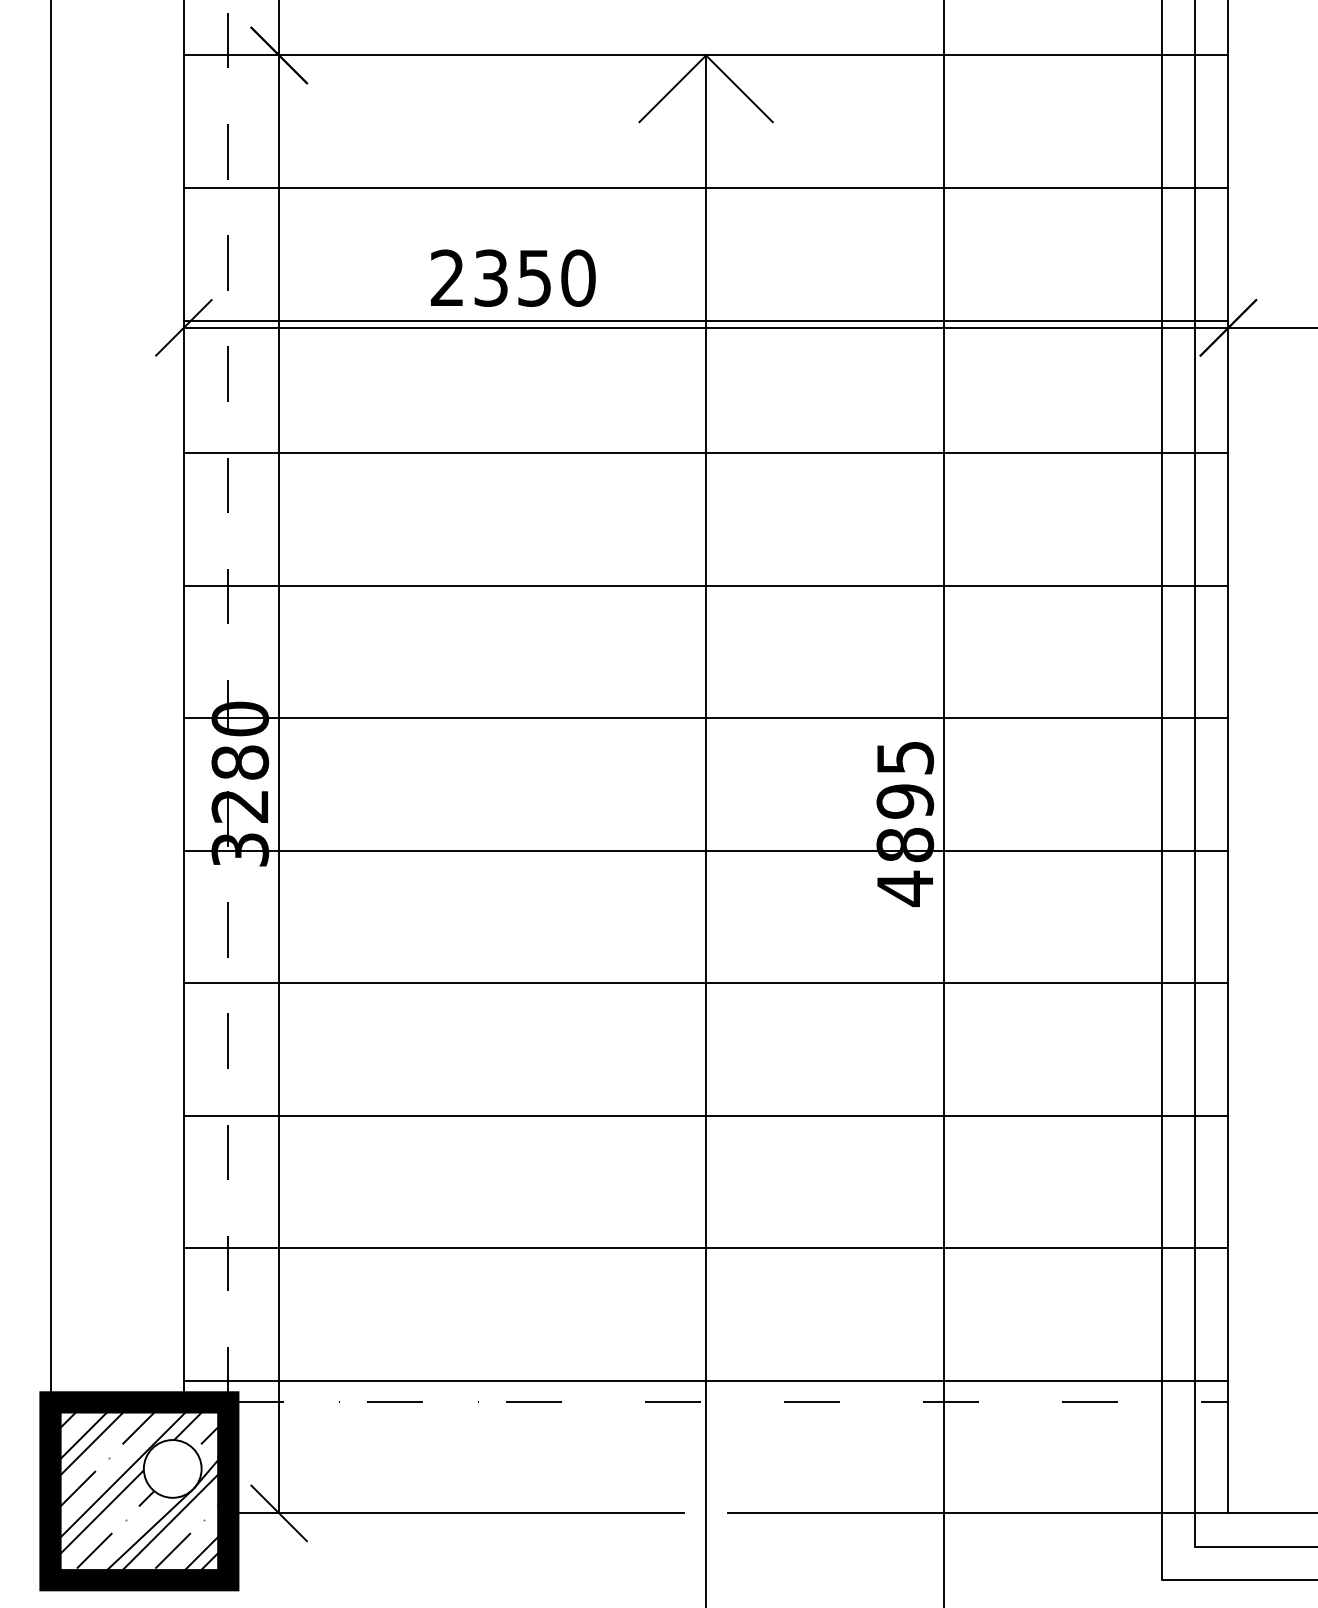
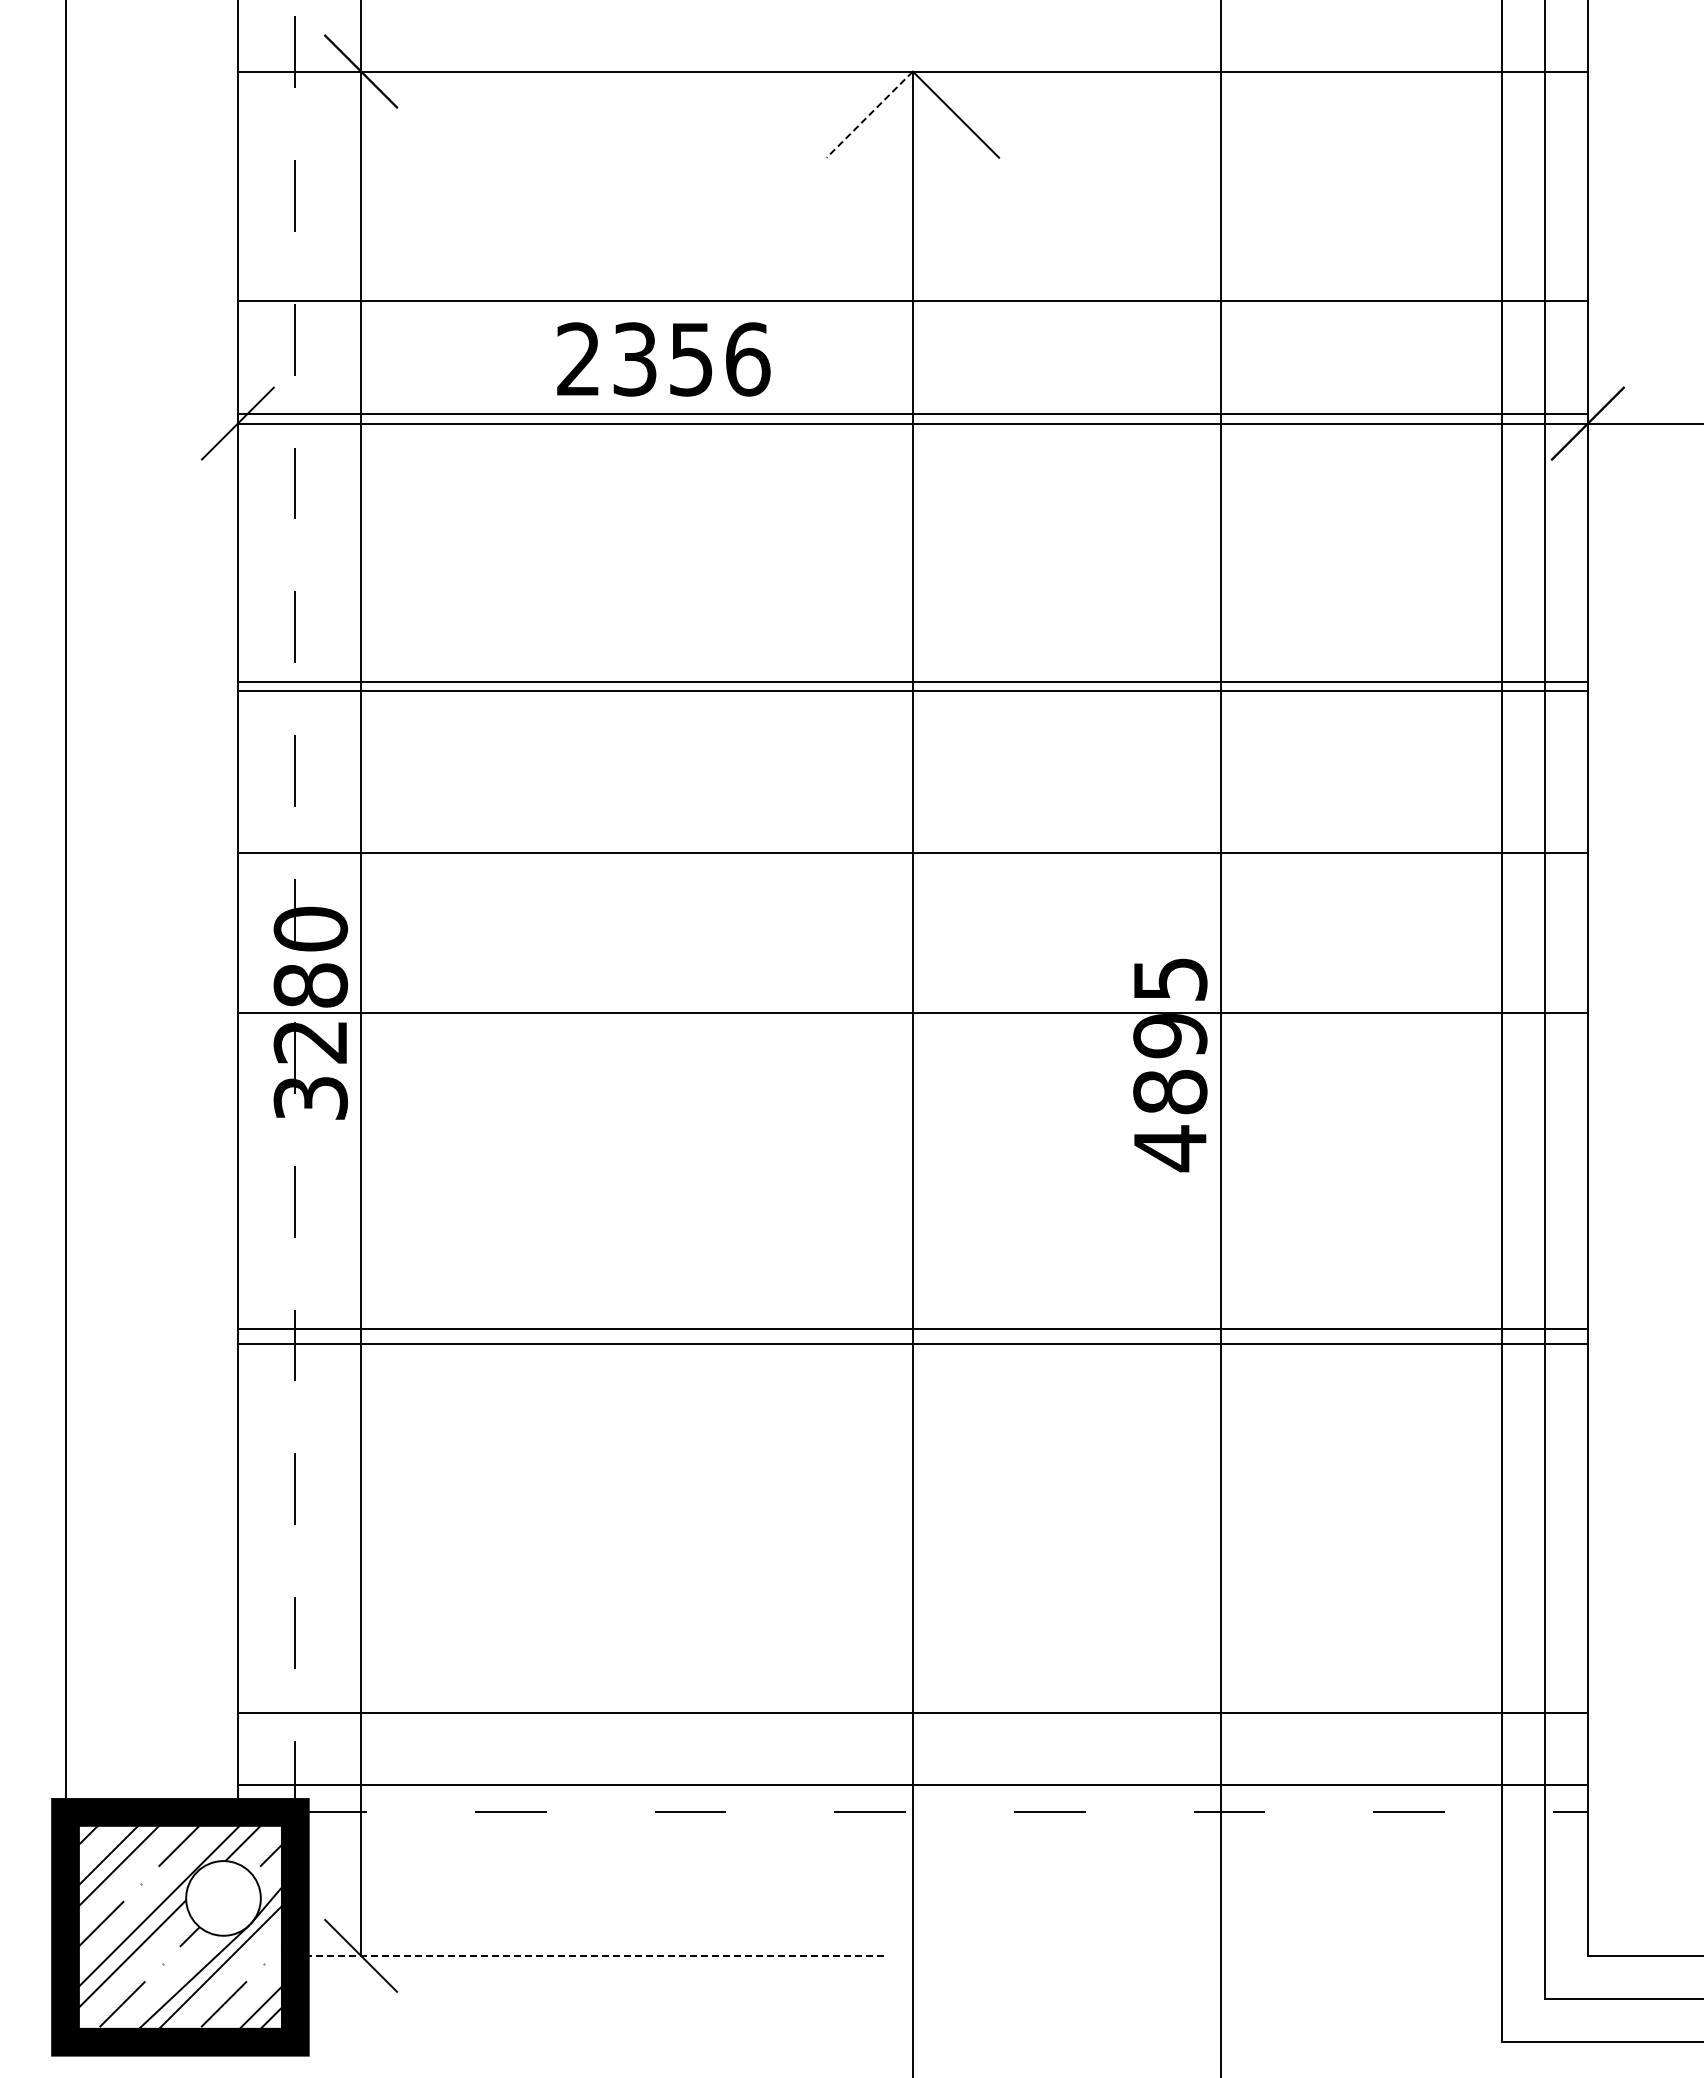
line: (672, 88) -> (869, 114), solid -> dashed
line: (705, 187) -> (912, 300), moved
text: (578, 278) -> (747, 359), 2350 -> 2356
line: (705, 453) -> (912, 682), moved
line: (705, 585) -> (912, 690), moved
line: (705, 718) -> (912, 853), moved
line: (705, 850) -> (912, 1013), moved
line: (705, 983) -> (912, 1328), moved
line: (705, 1116) -> (912, 1344), moved
line: (705, 1248) -> (912, 1713), moved
line: (455, 1513) -> (589, 1955), solid -> dashed
line: (978, 1513) -> (1264, 1955), removed

